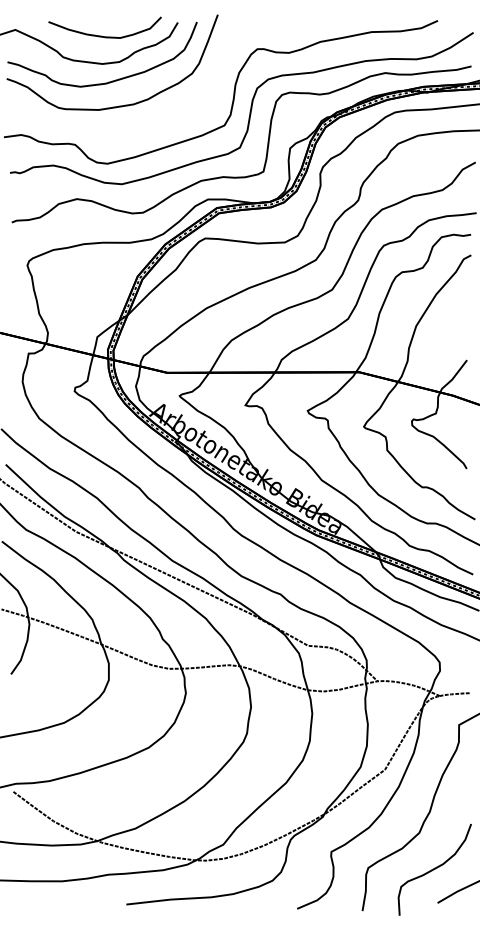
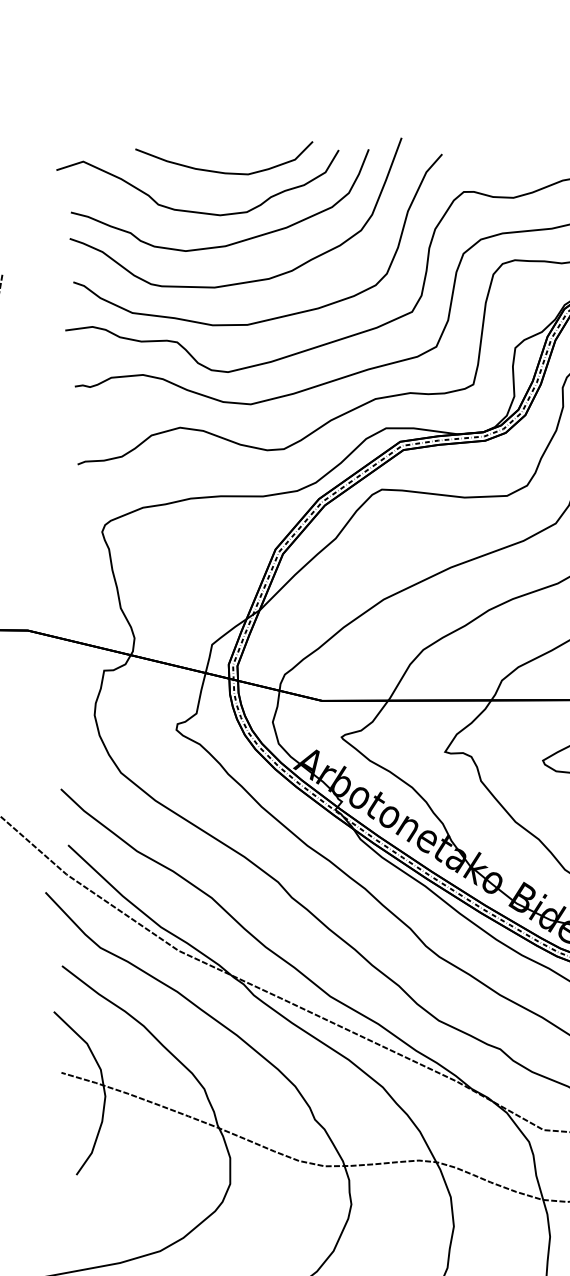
curve: (136, 128) -> (273, 316), added

